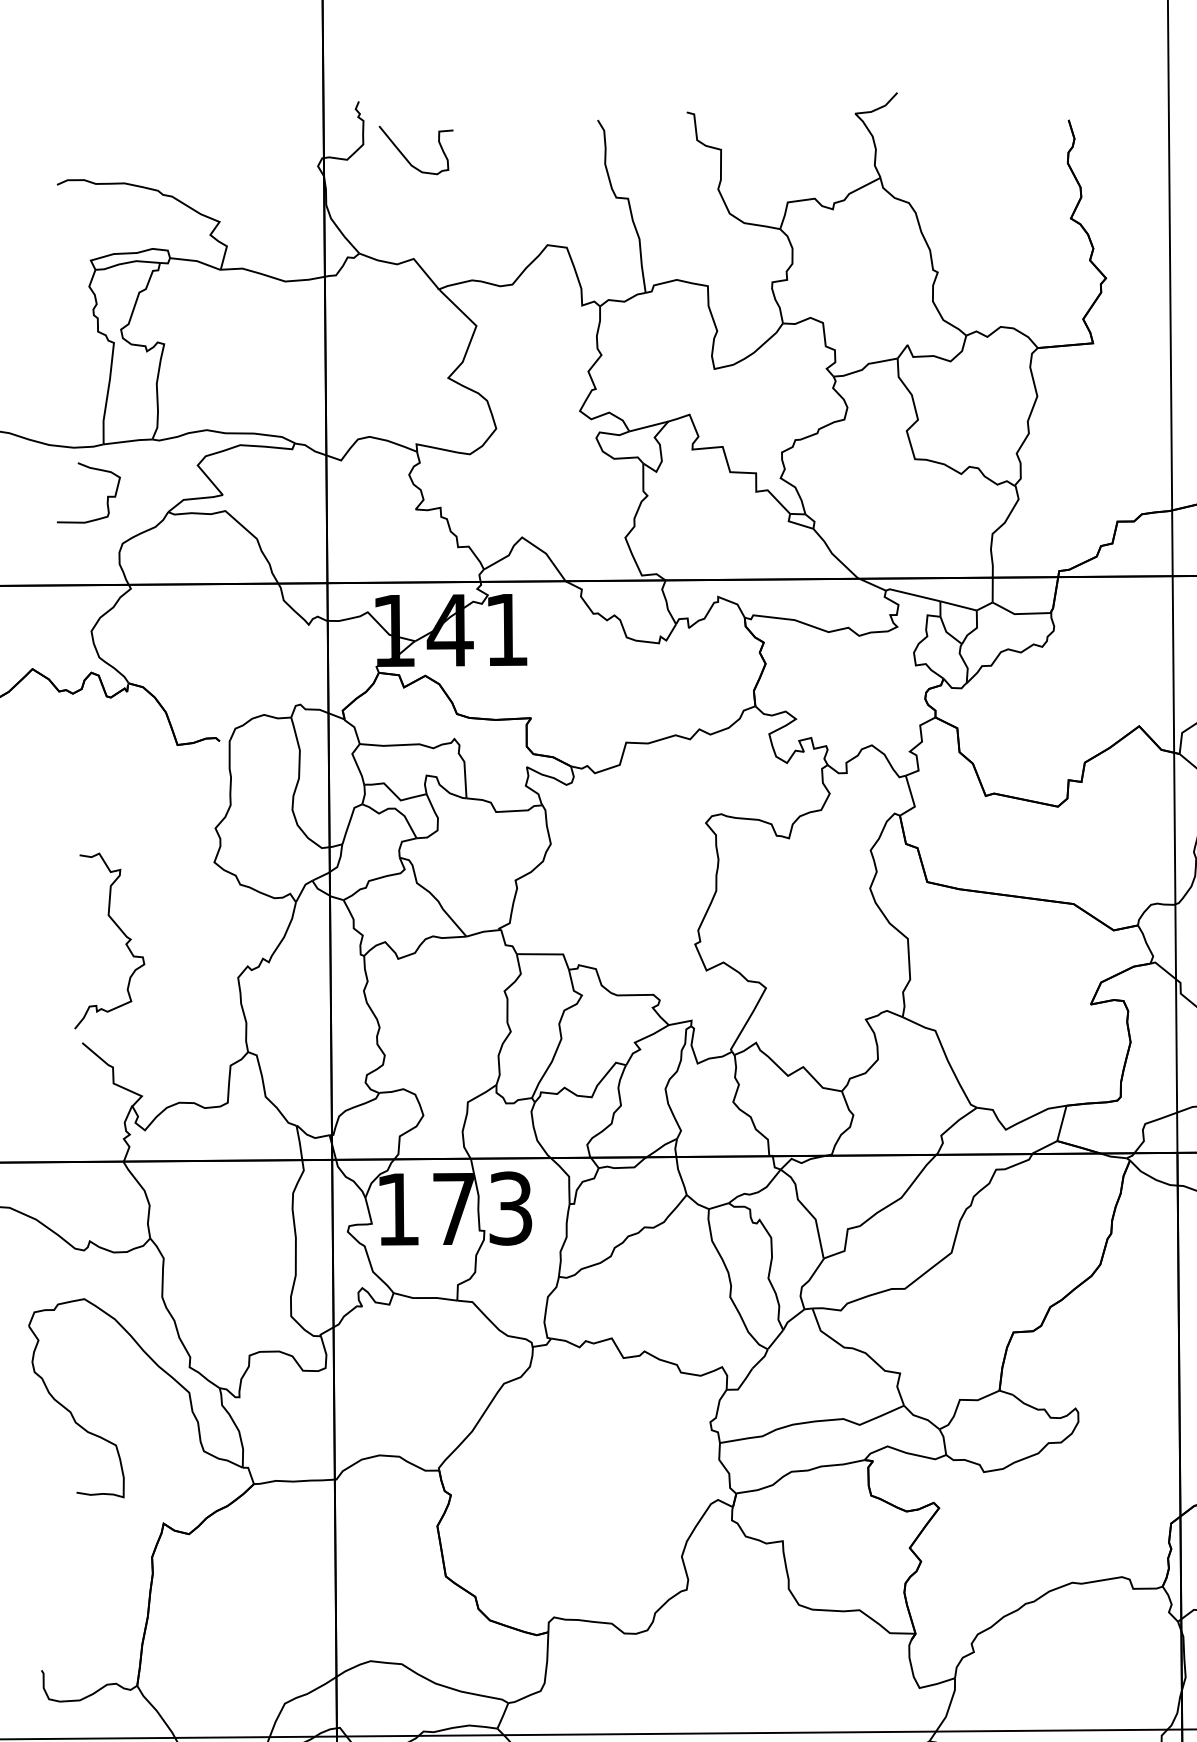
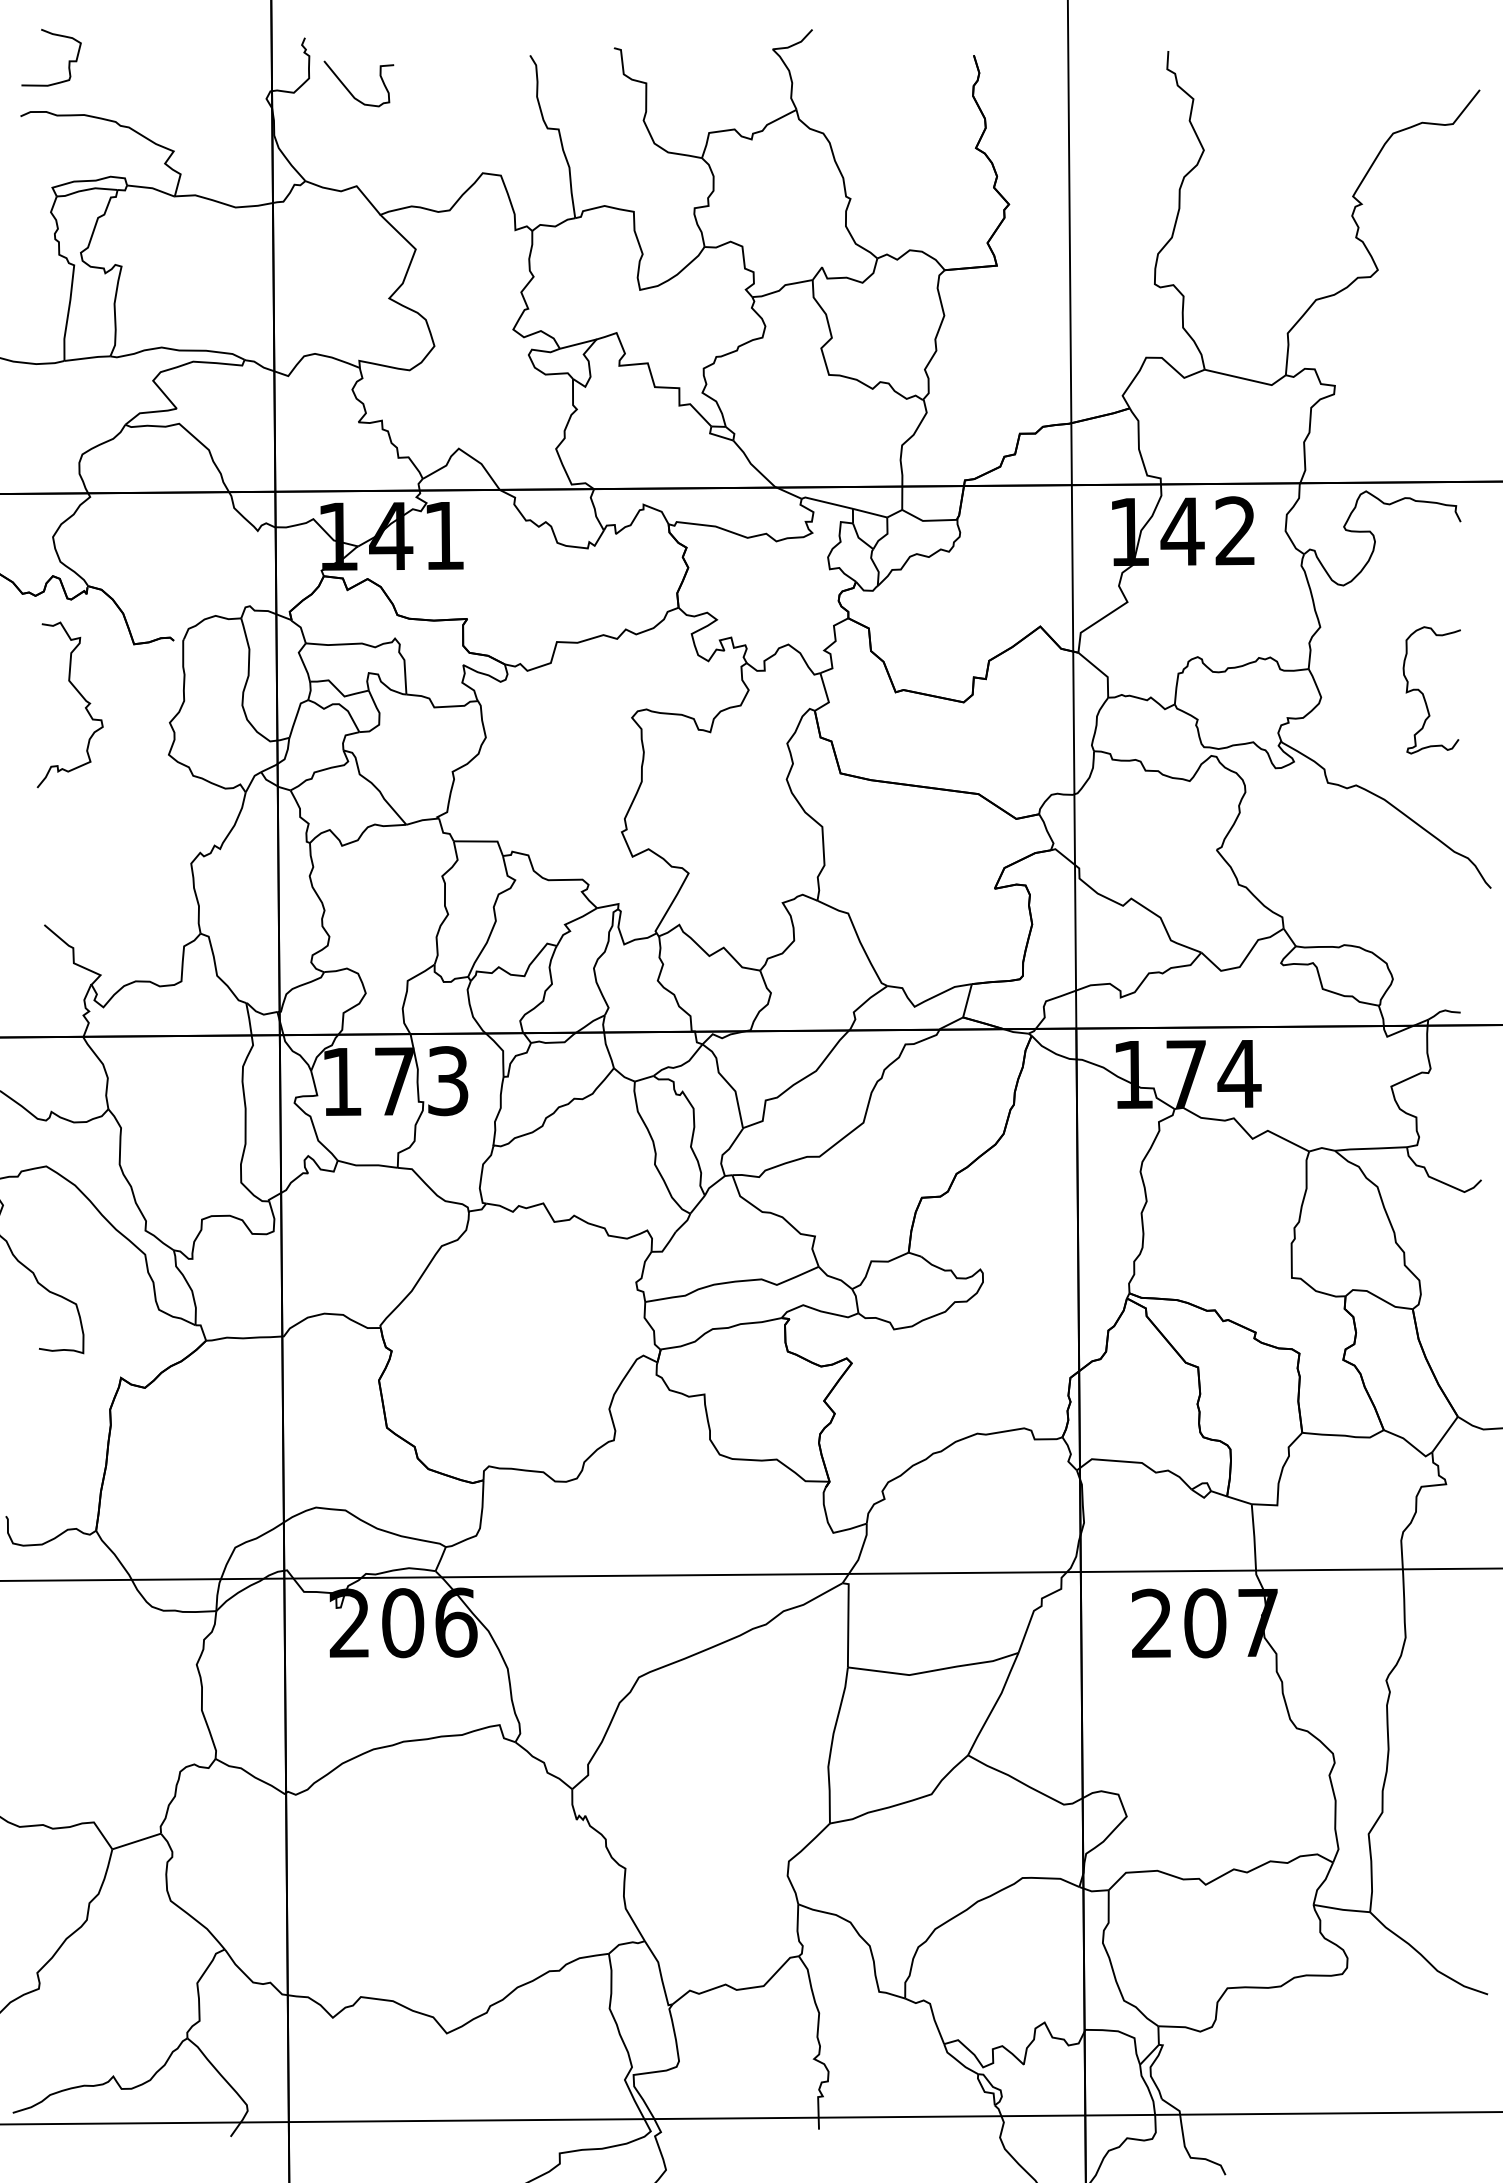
curve: (106, 495) -> (68, 60), moved
curve: (119, 929) -> (79, 694), moved

